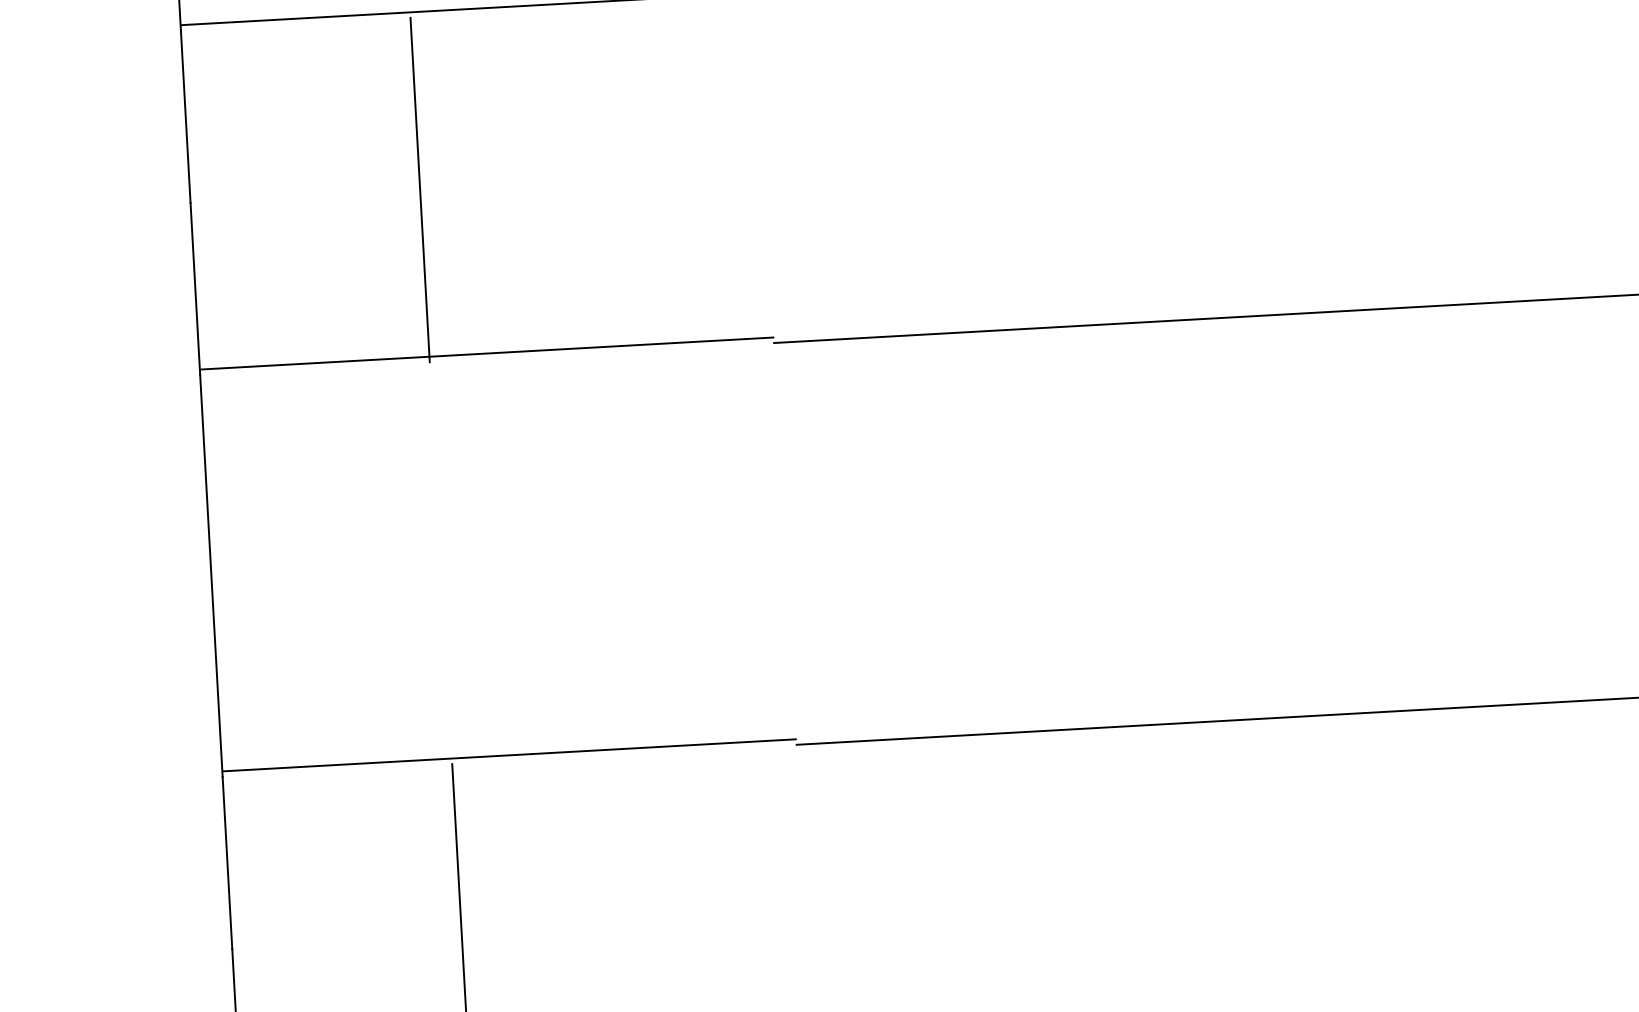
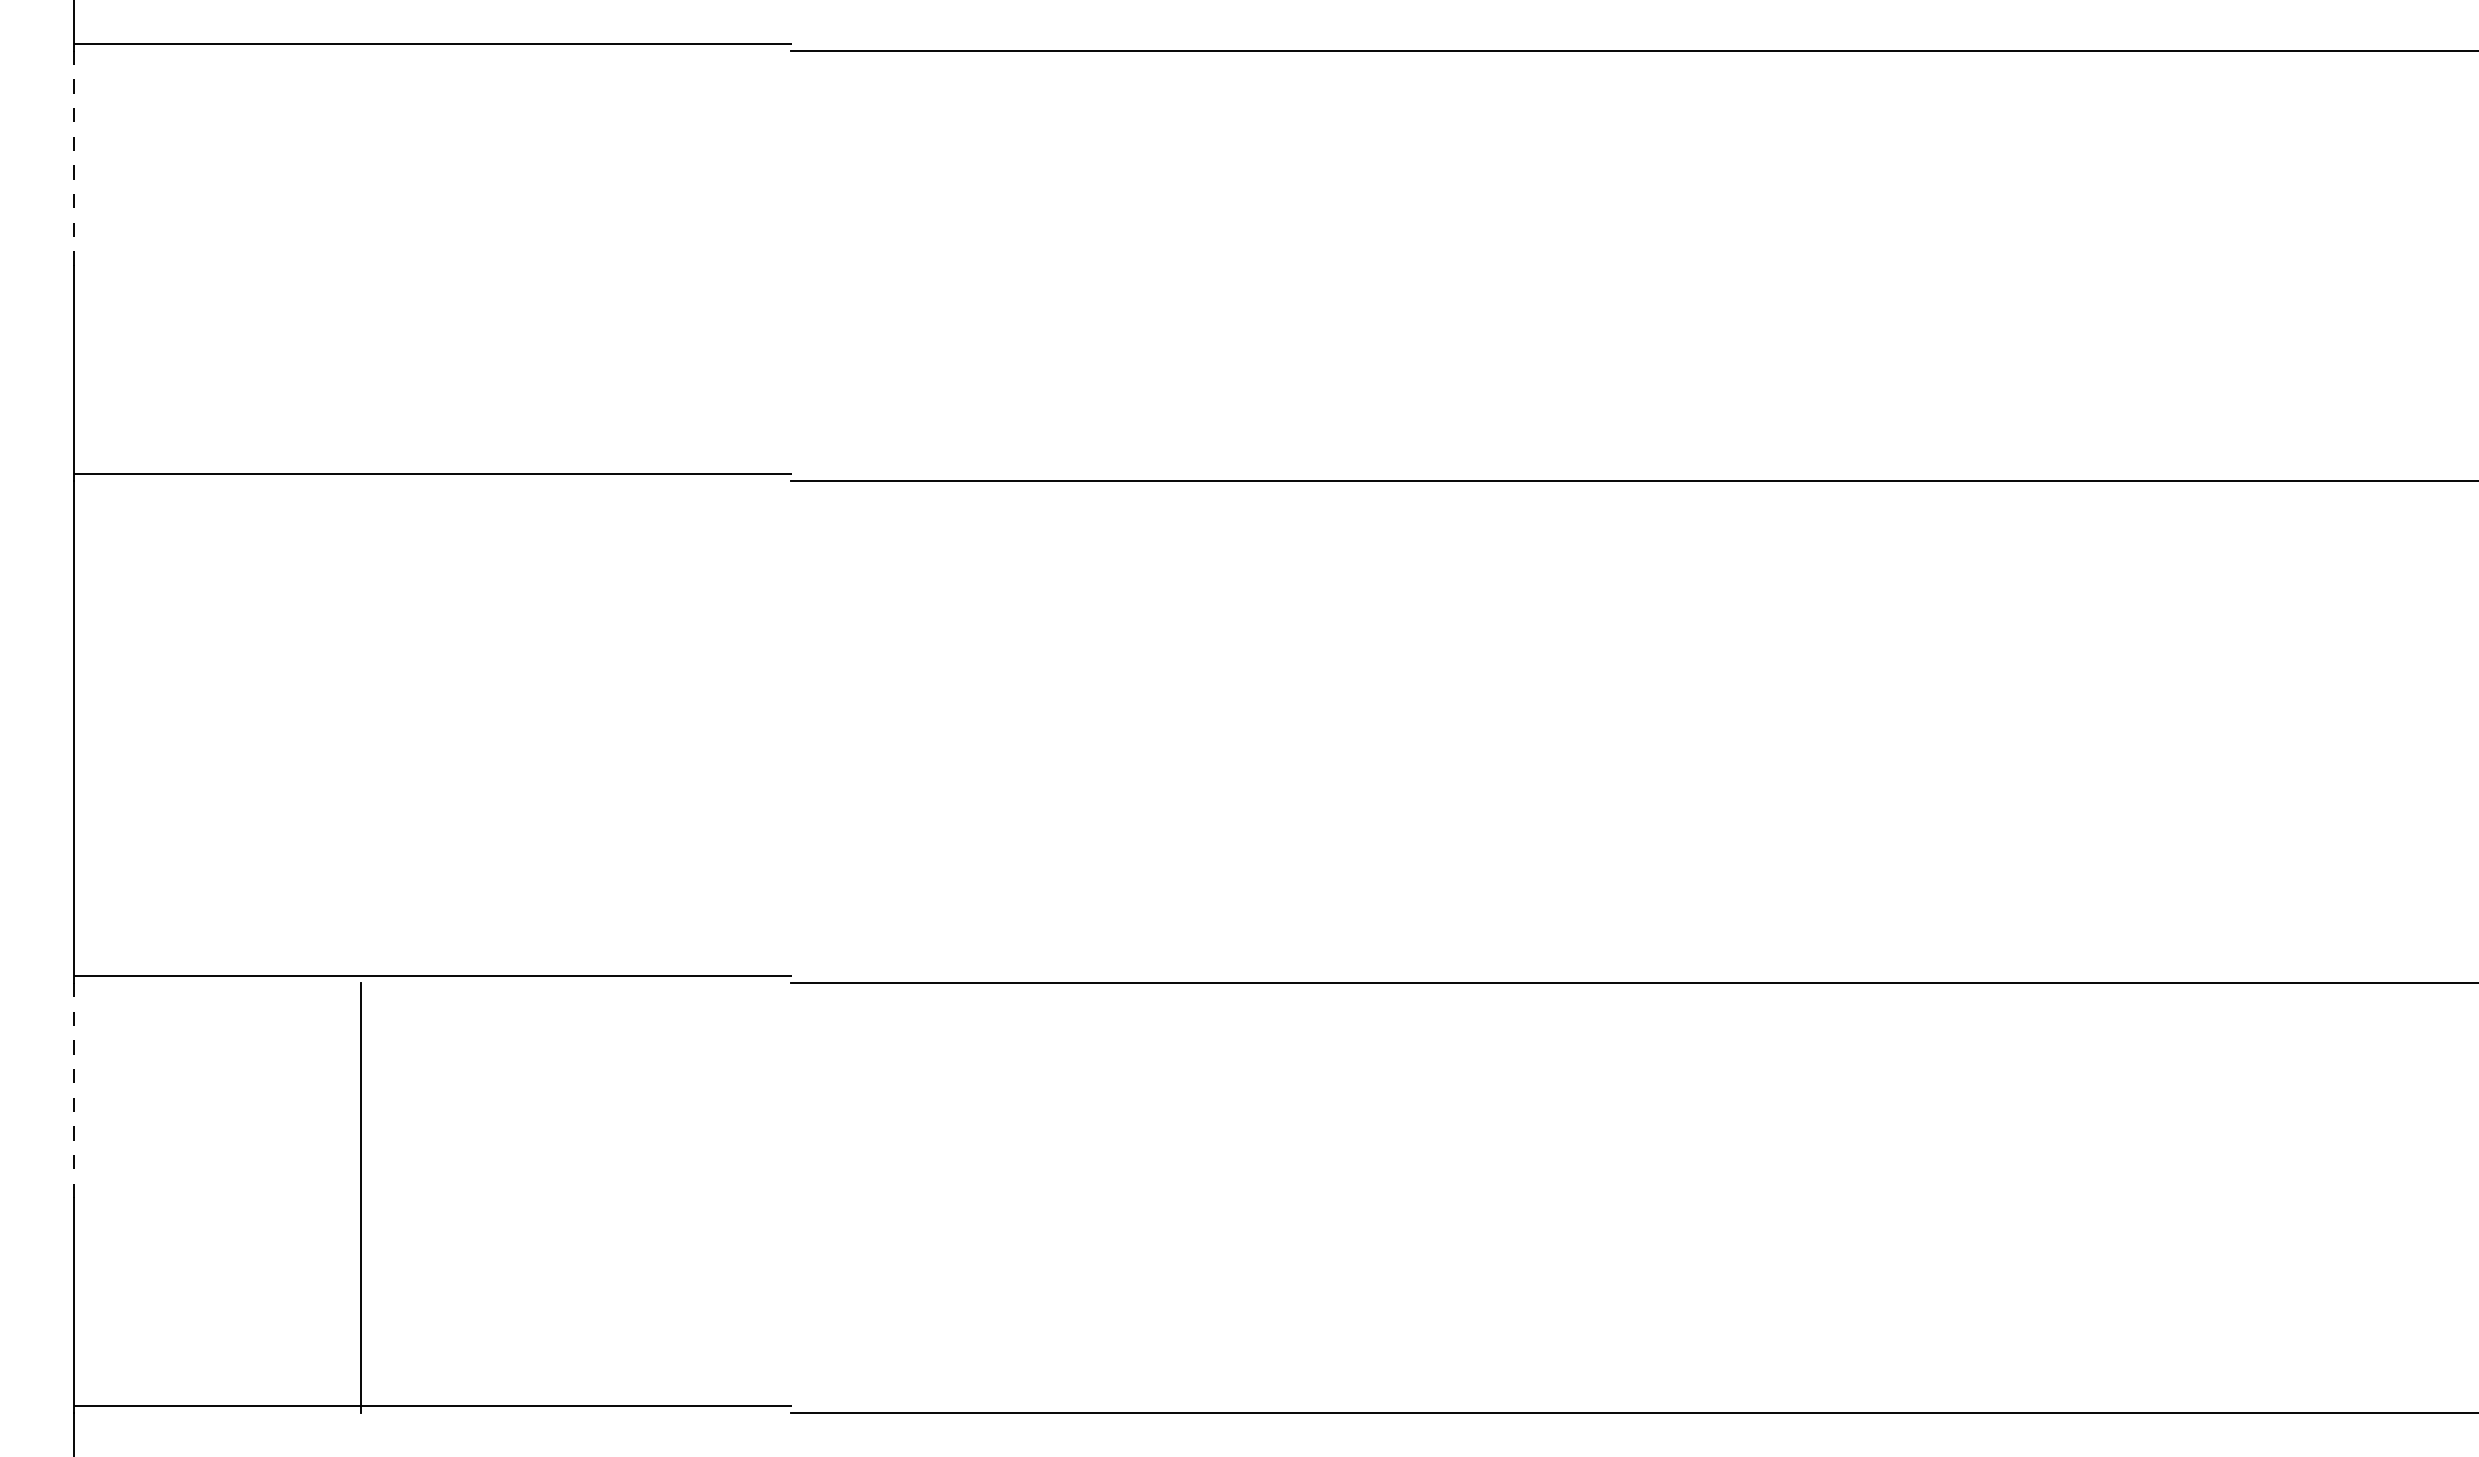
line: (185, 117) -> (73, 158), solid -> dashed
line: (420, 189) -> (360, 265), removed
line: (227, 862) -> (73, 1090), solid -> dashed

